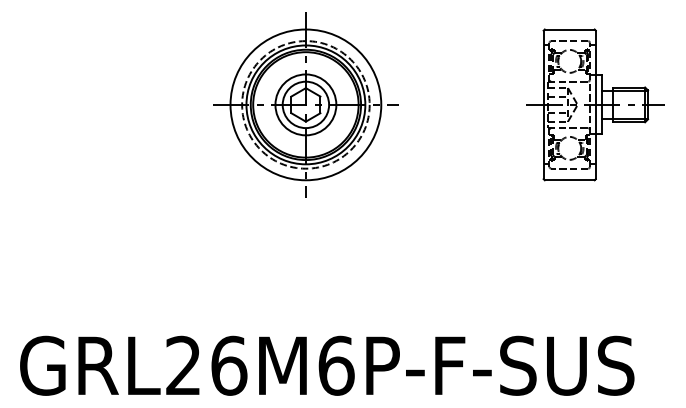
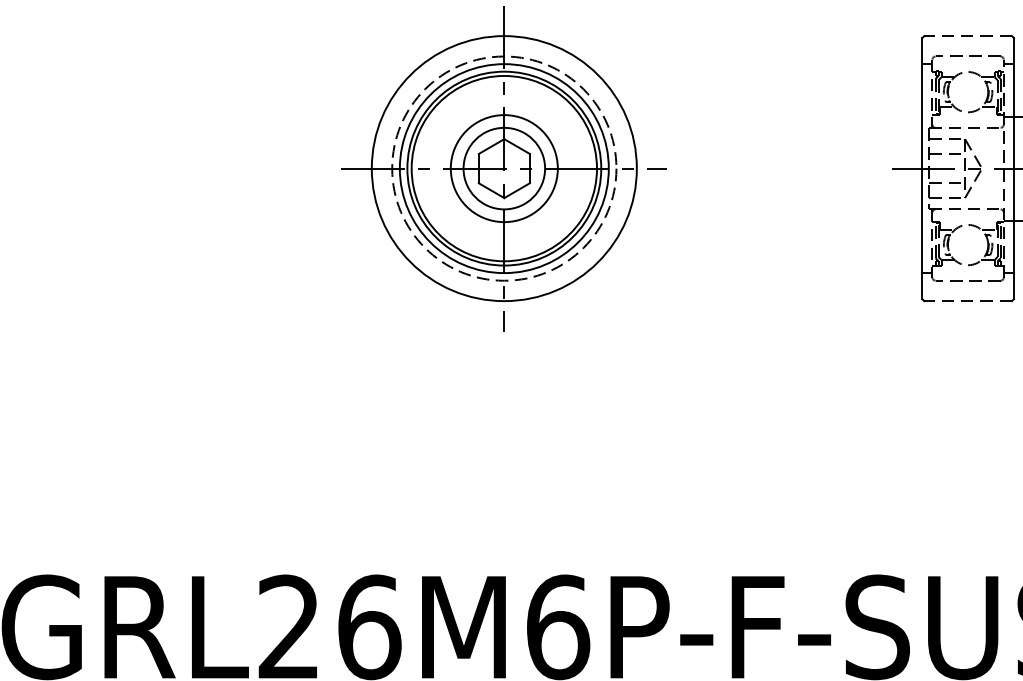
line: (569, 29) -> (967, 36), solid -> dashed
line: (569, 180) -> (967, 301), solid -> dashed

